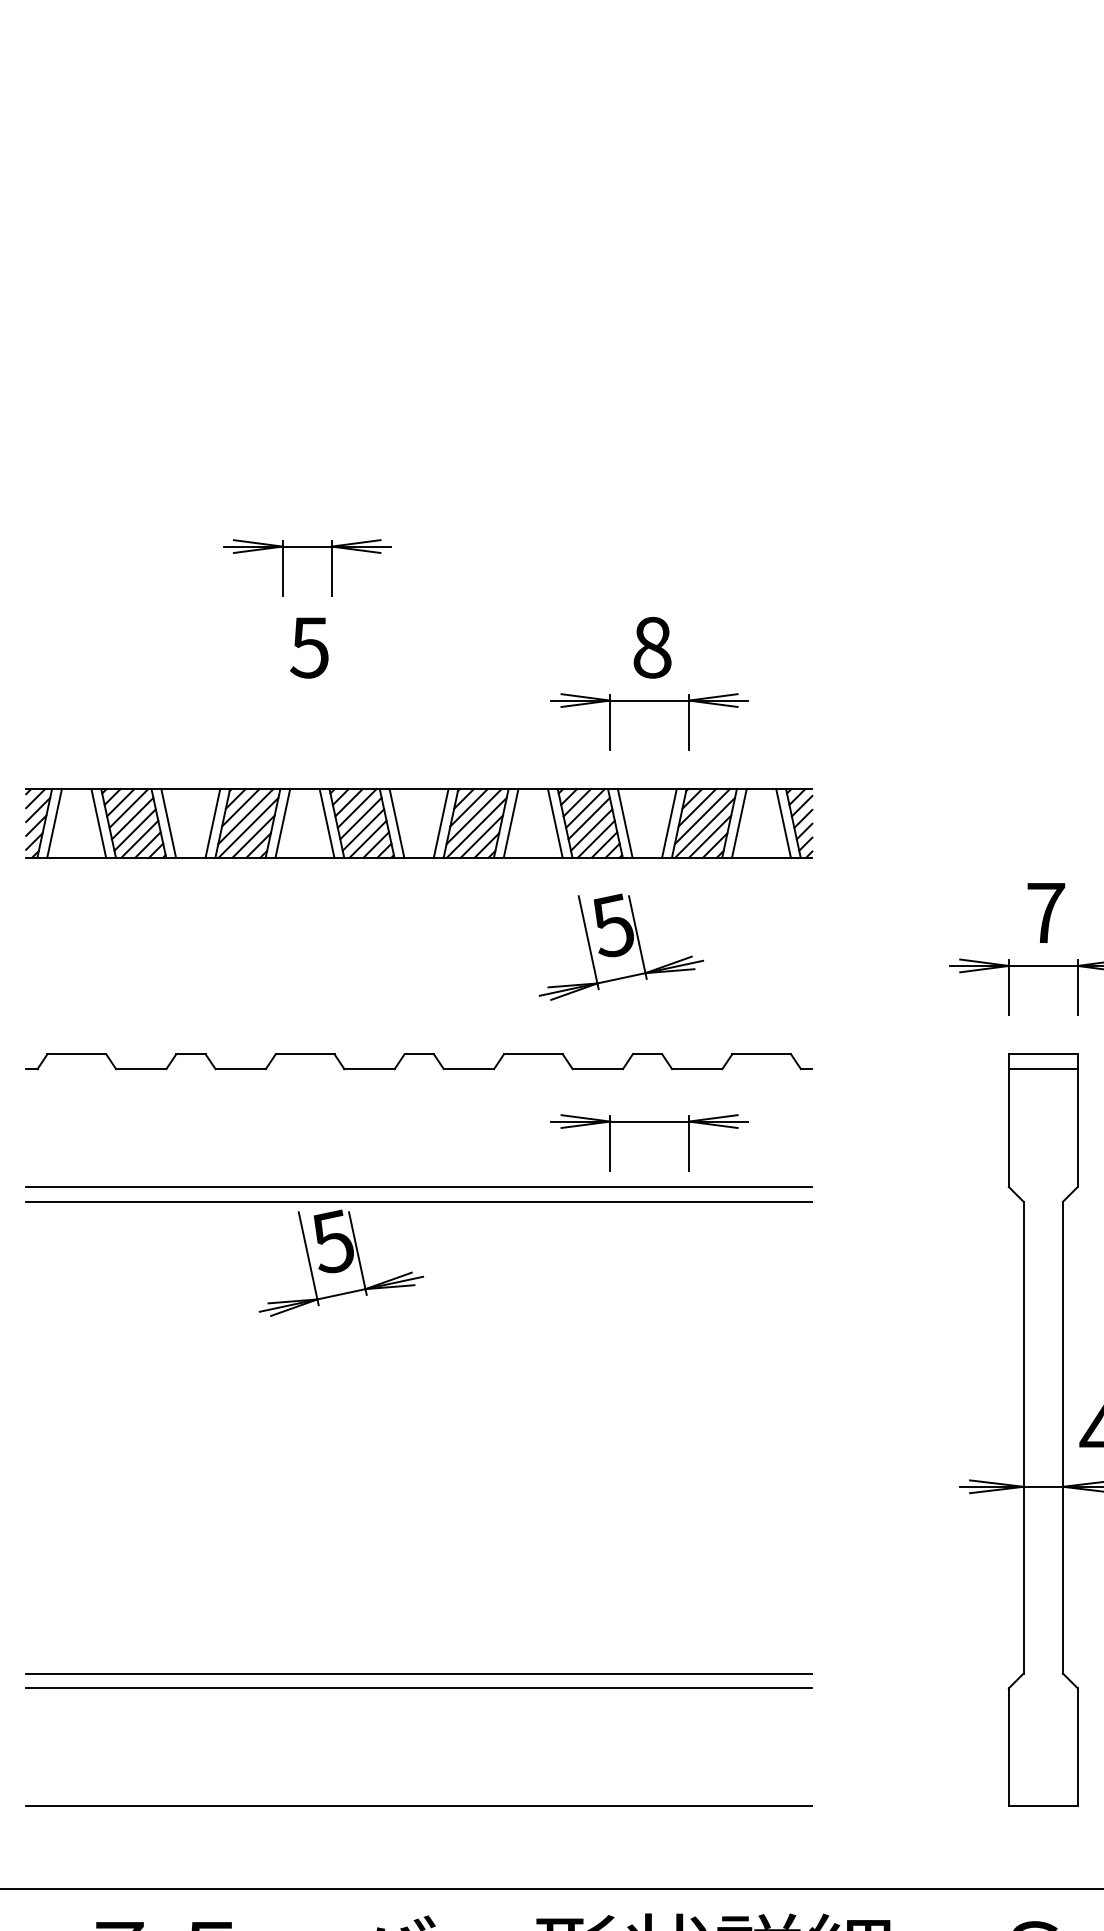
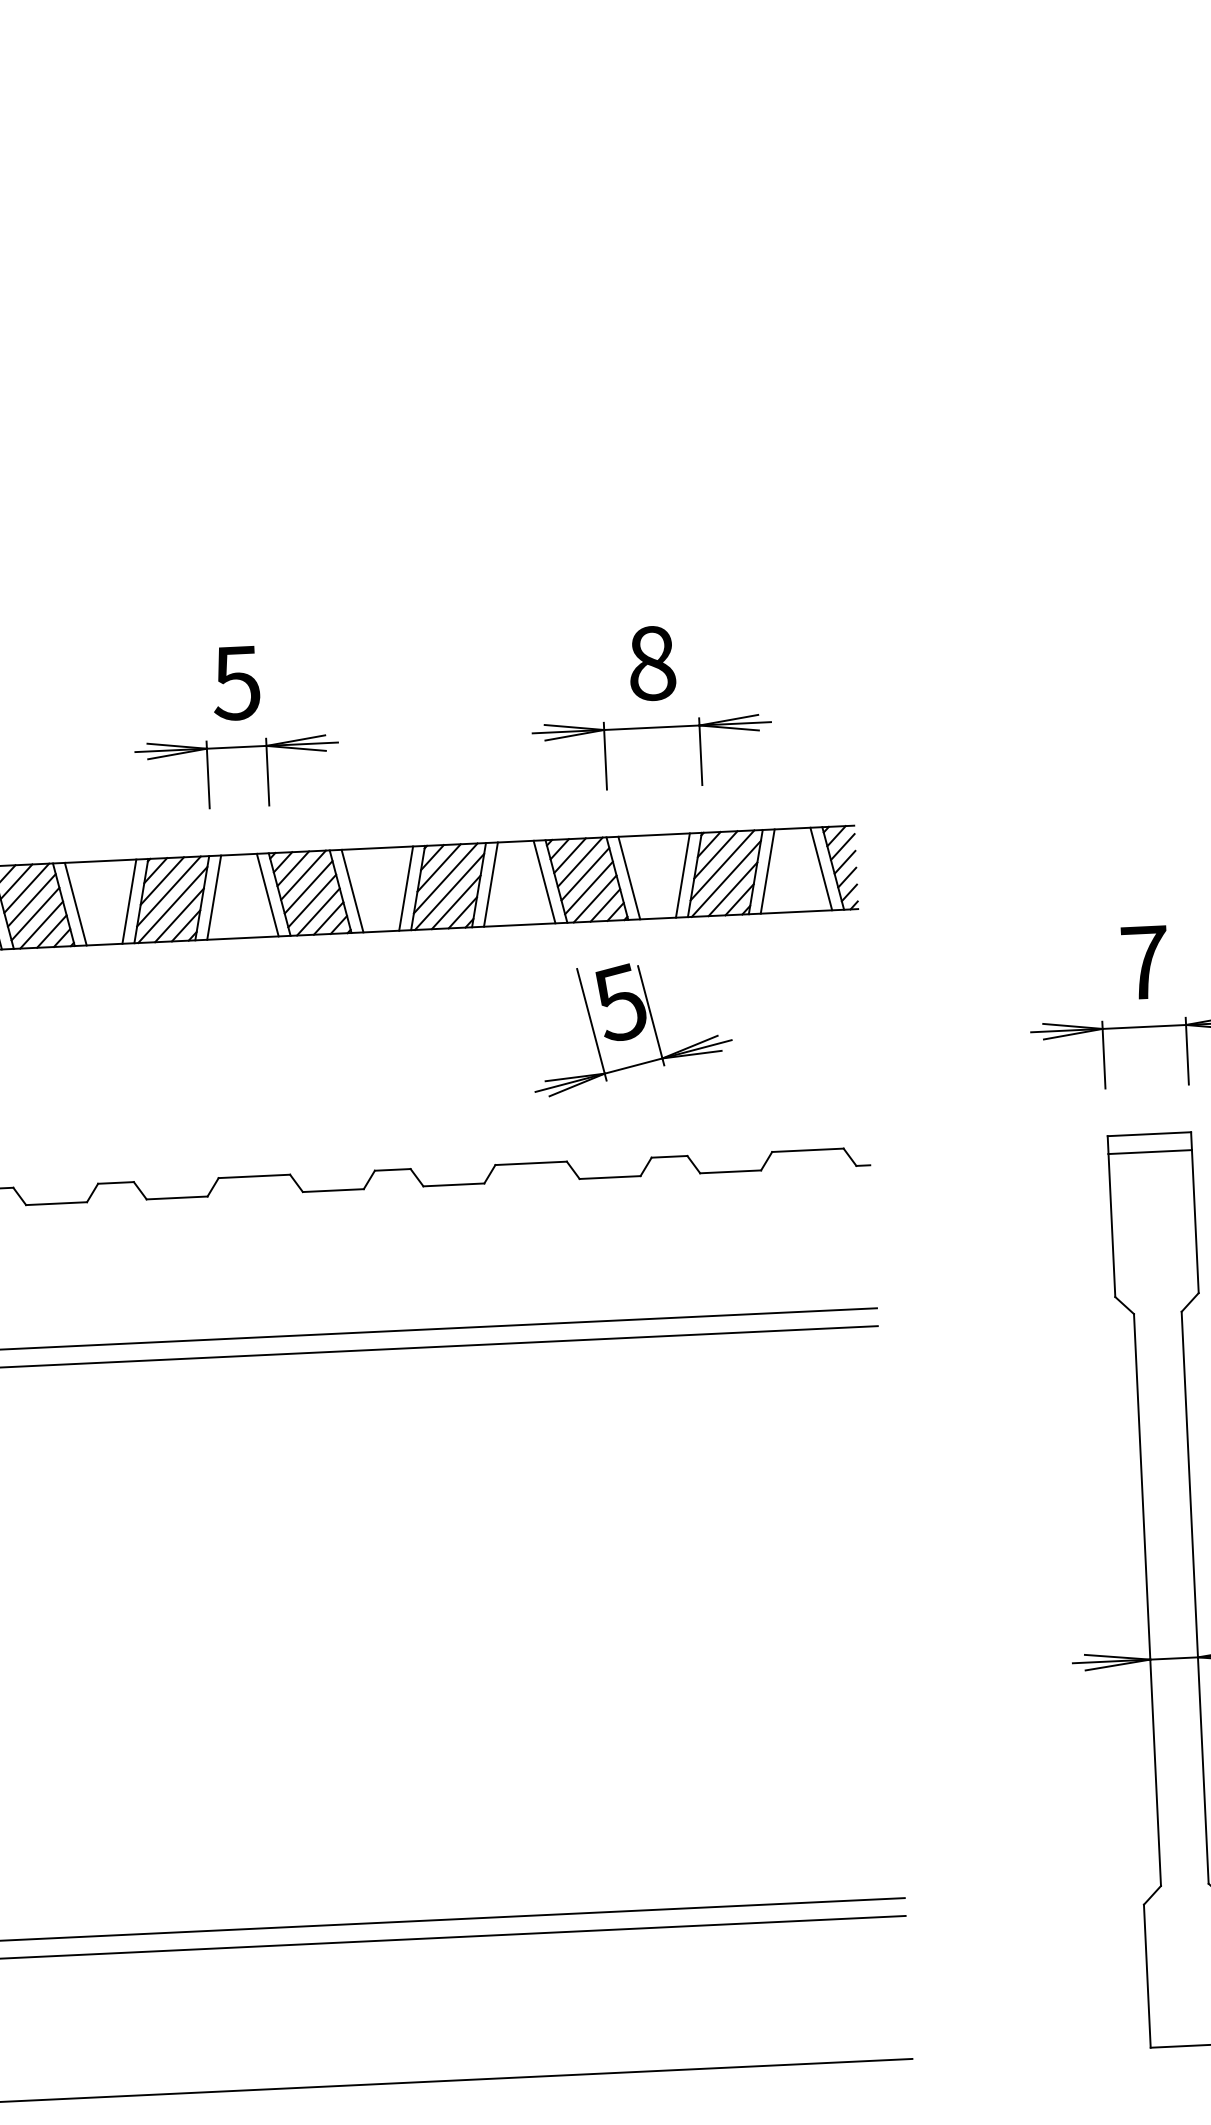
part: (307, 547) -> (237, 748), moved
part: (649, 1122) -> (675, 1239), removed
part: (341, 1262) -> (310, 1426), removed

